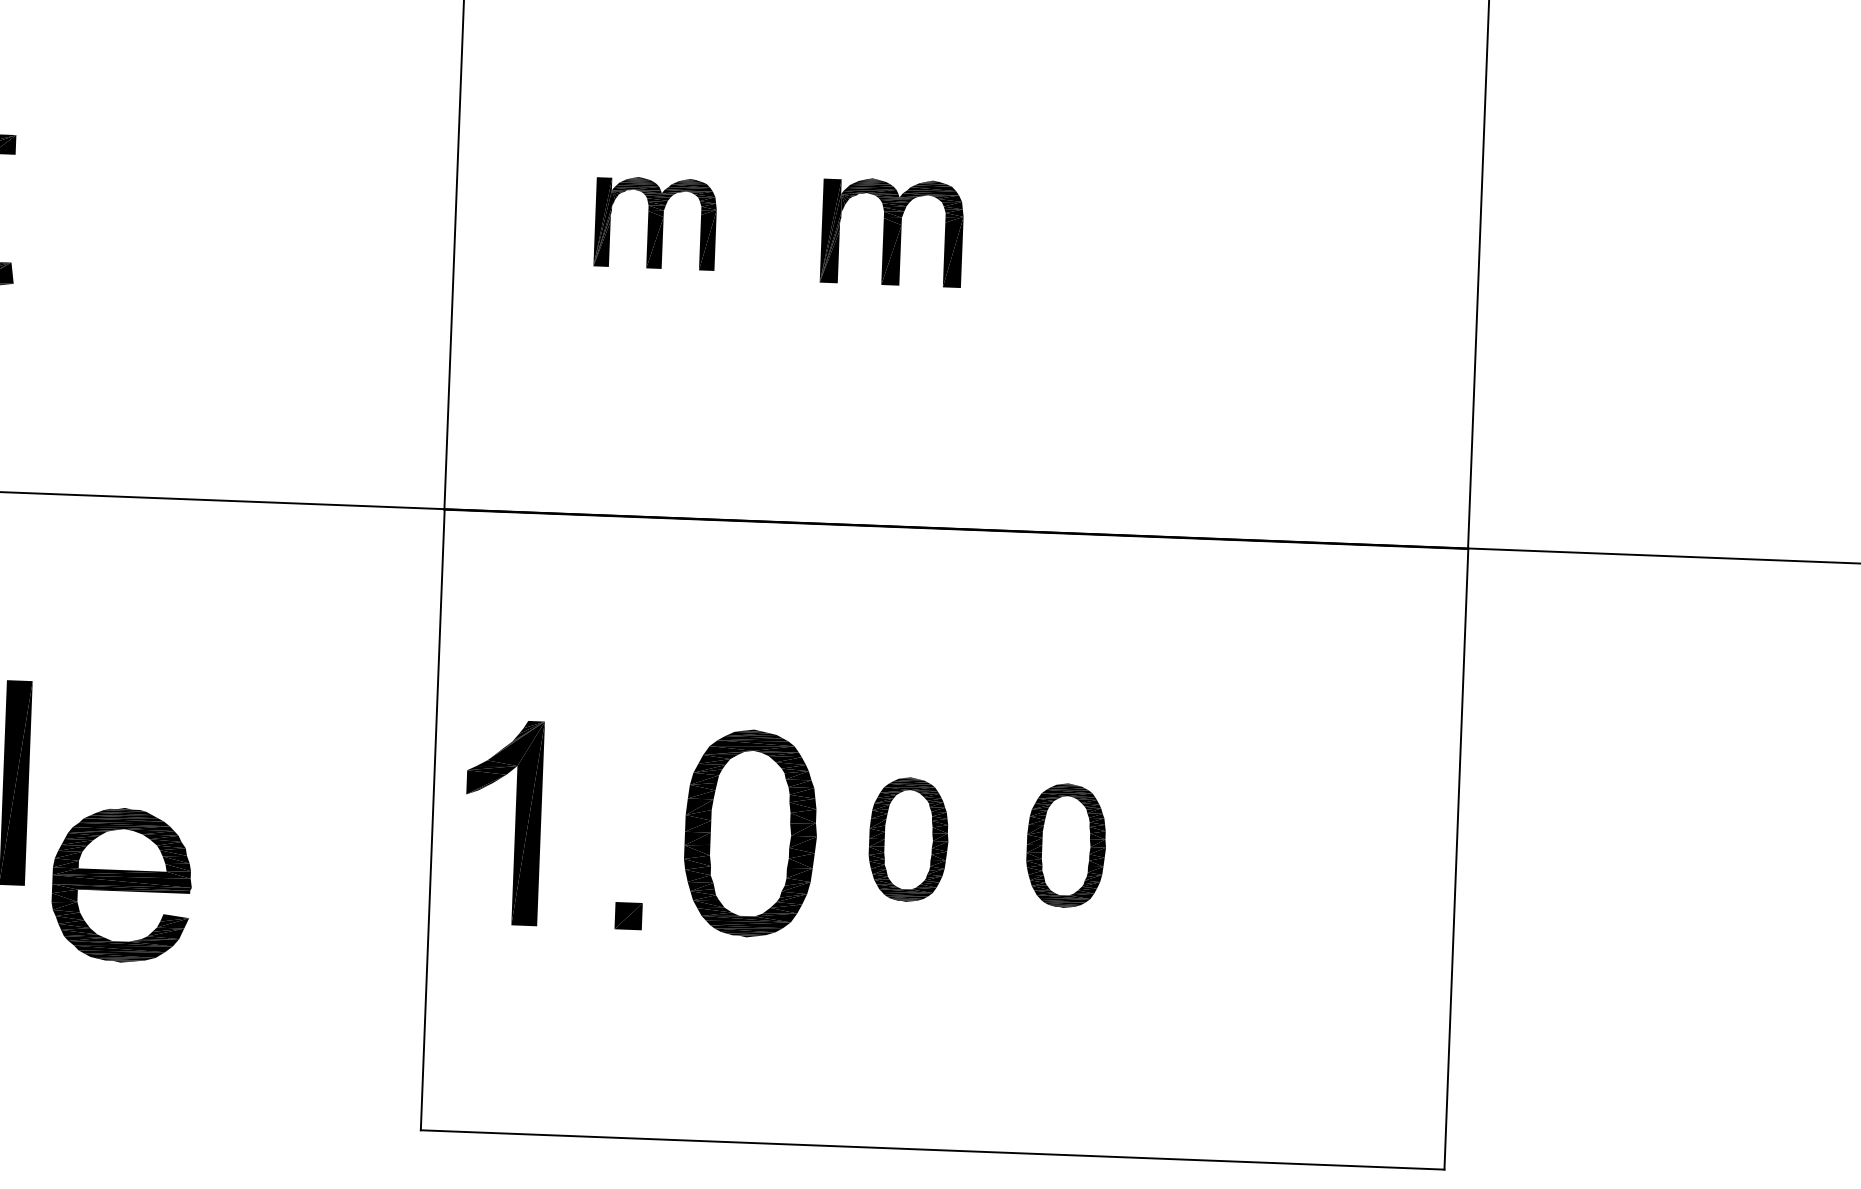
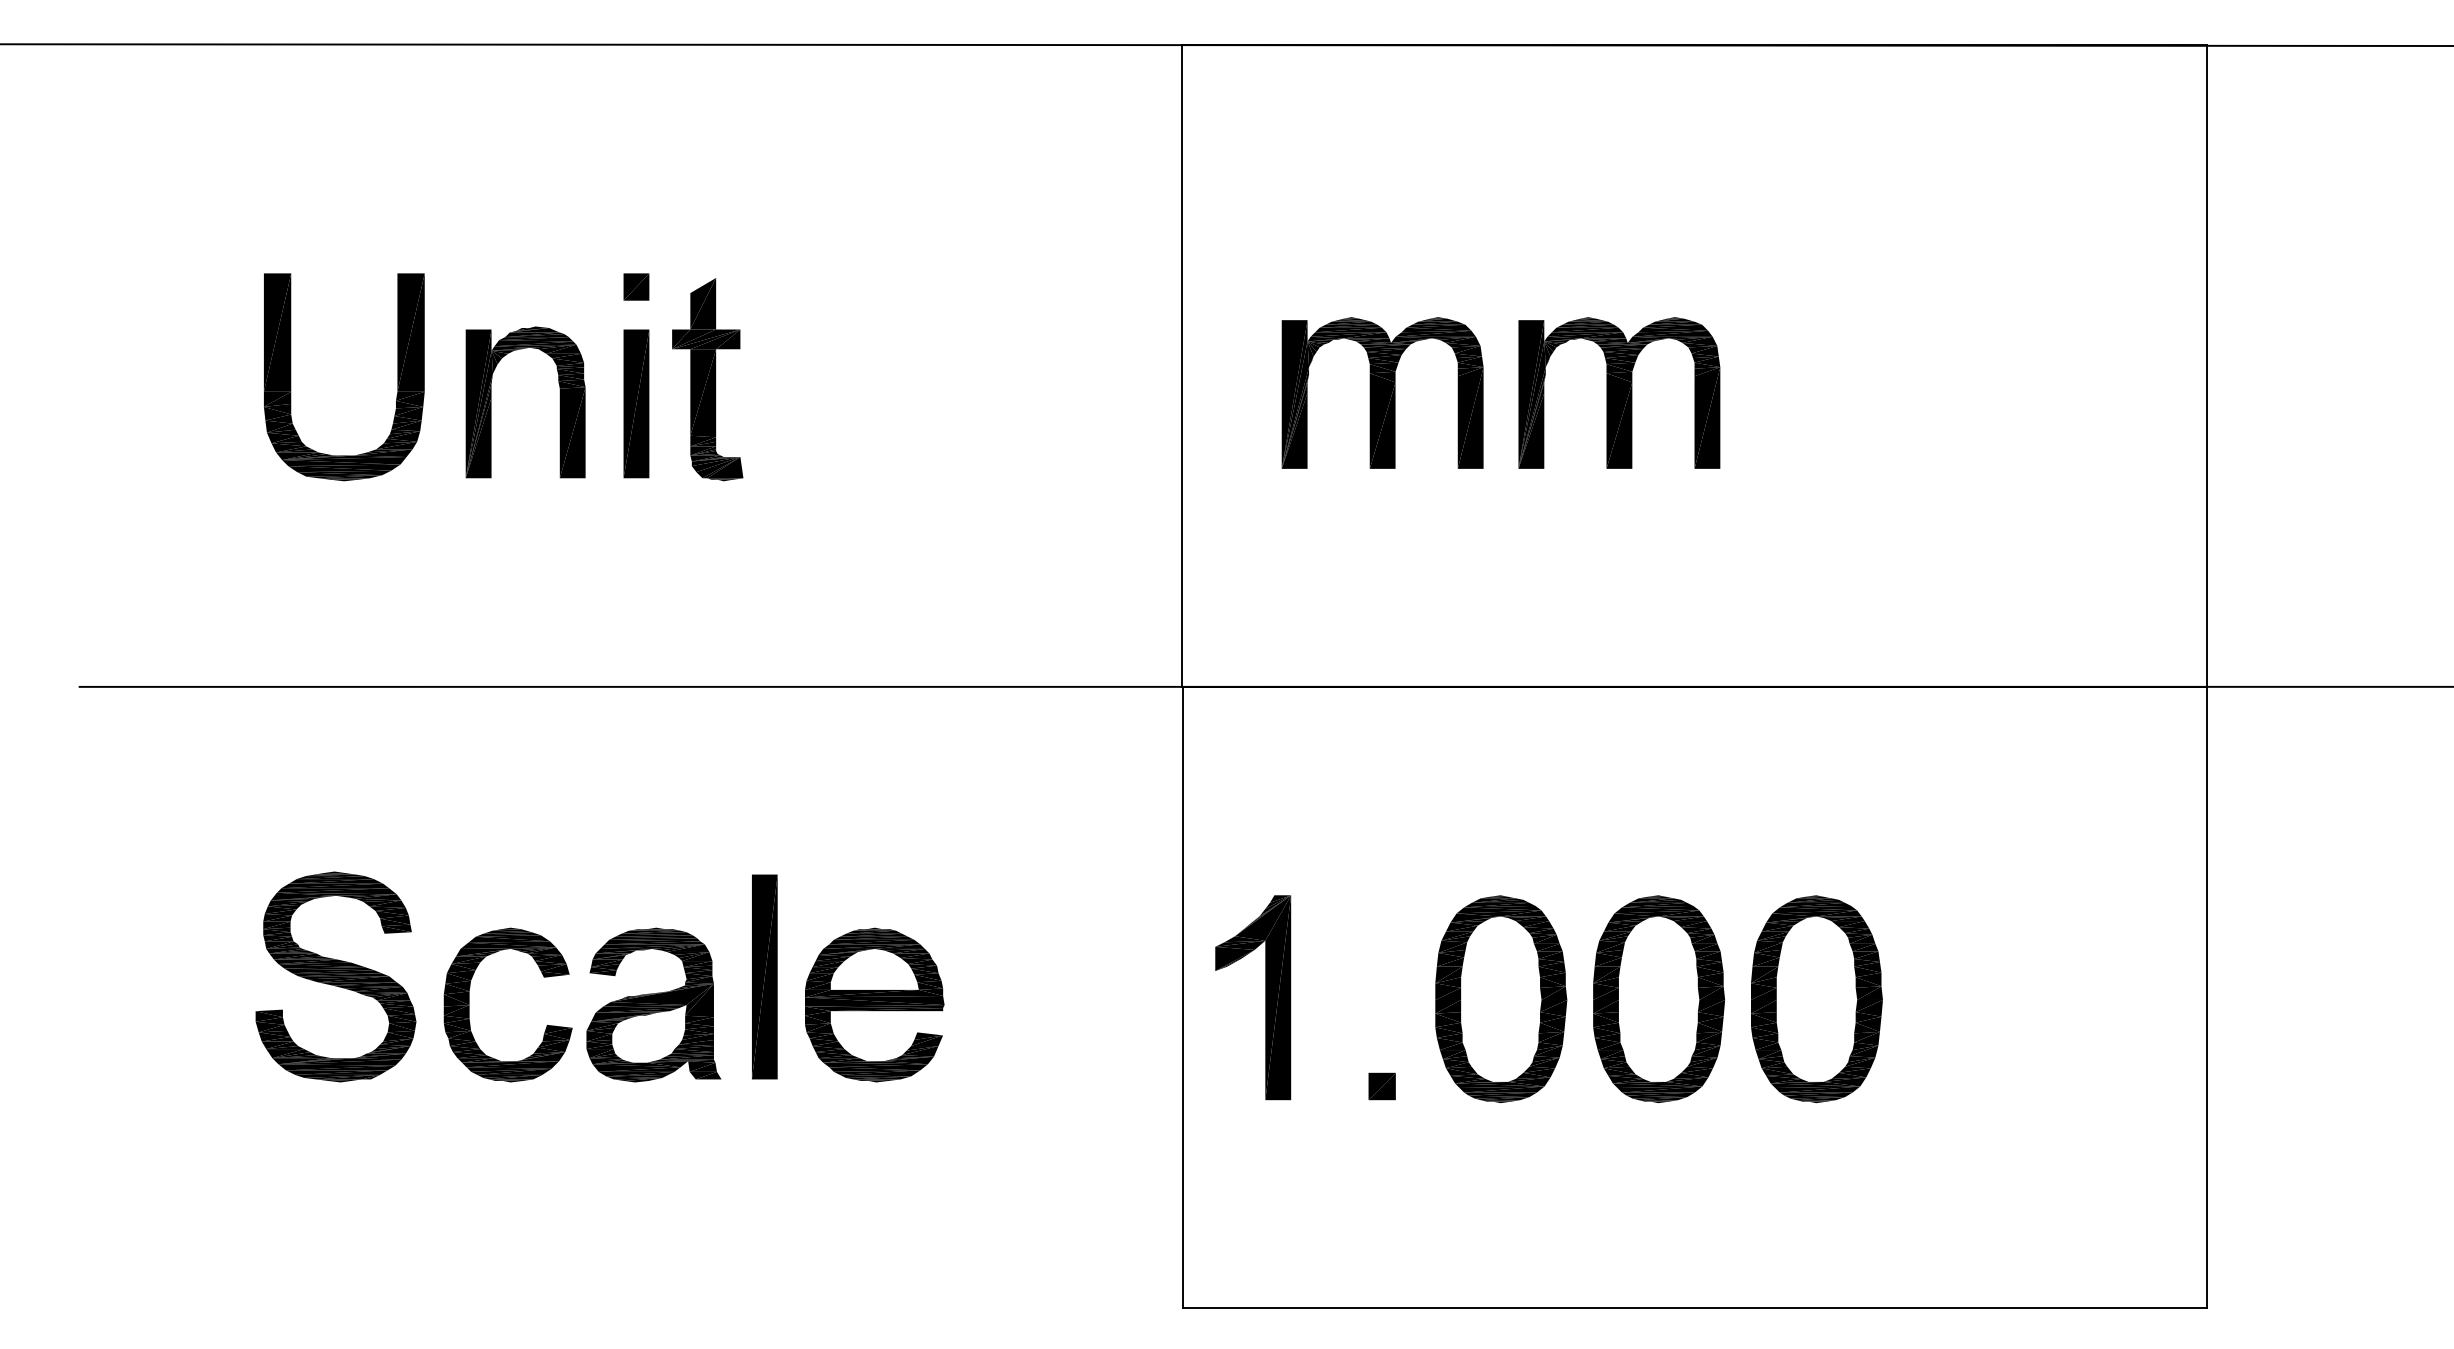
part: (655, 222) -> (1382, 392), size x1.67
part: (892, 231) -> (1619, 392), size x1.43
part: (909, 839) -> (1659, 999), size x1.67
part: (1065, 845) -> (1816, 999), size x1.67
part: (121, 884) -> (874, 1004), moved

